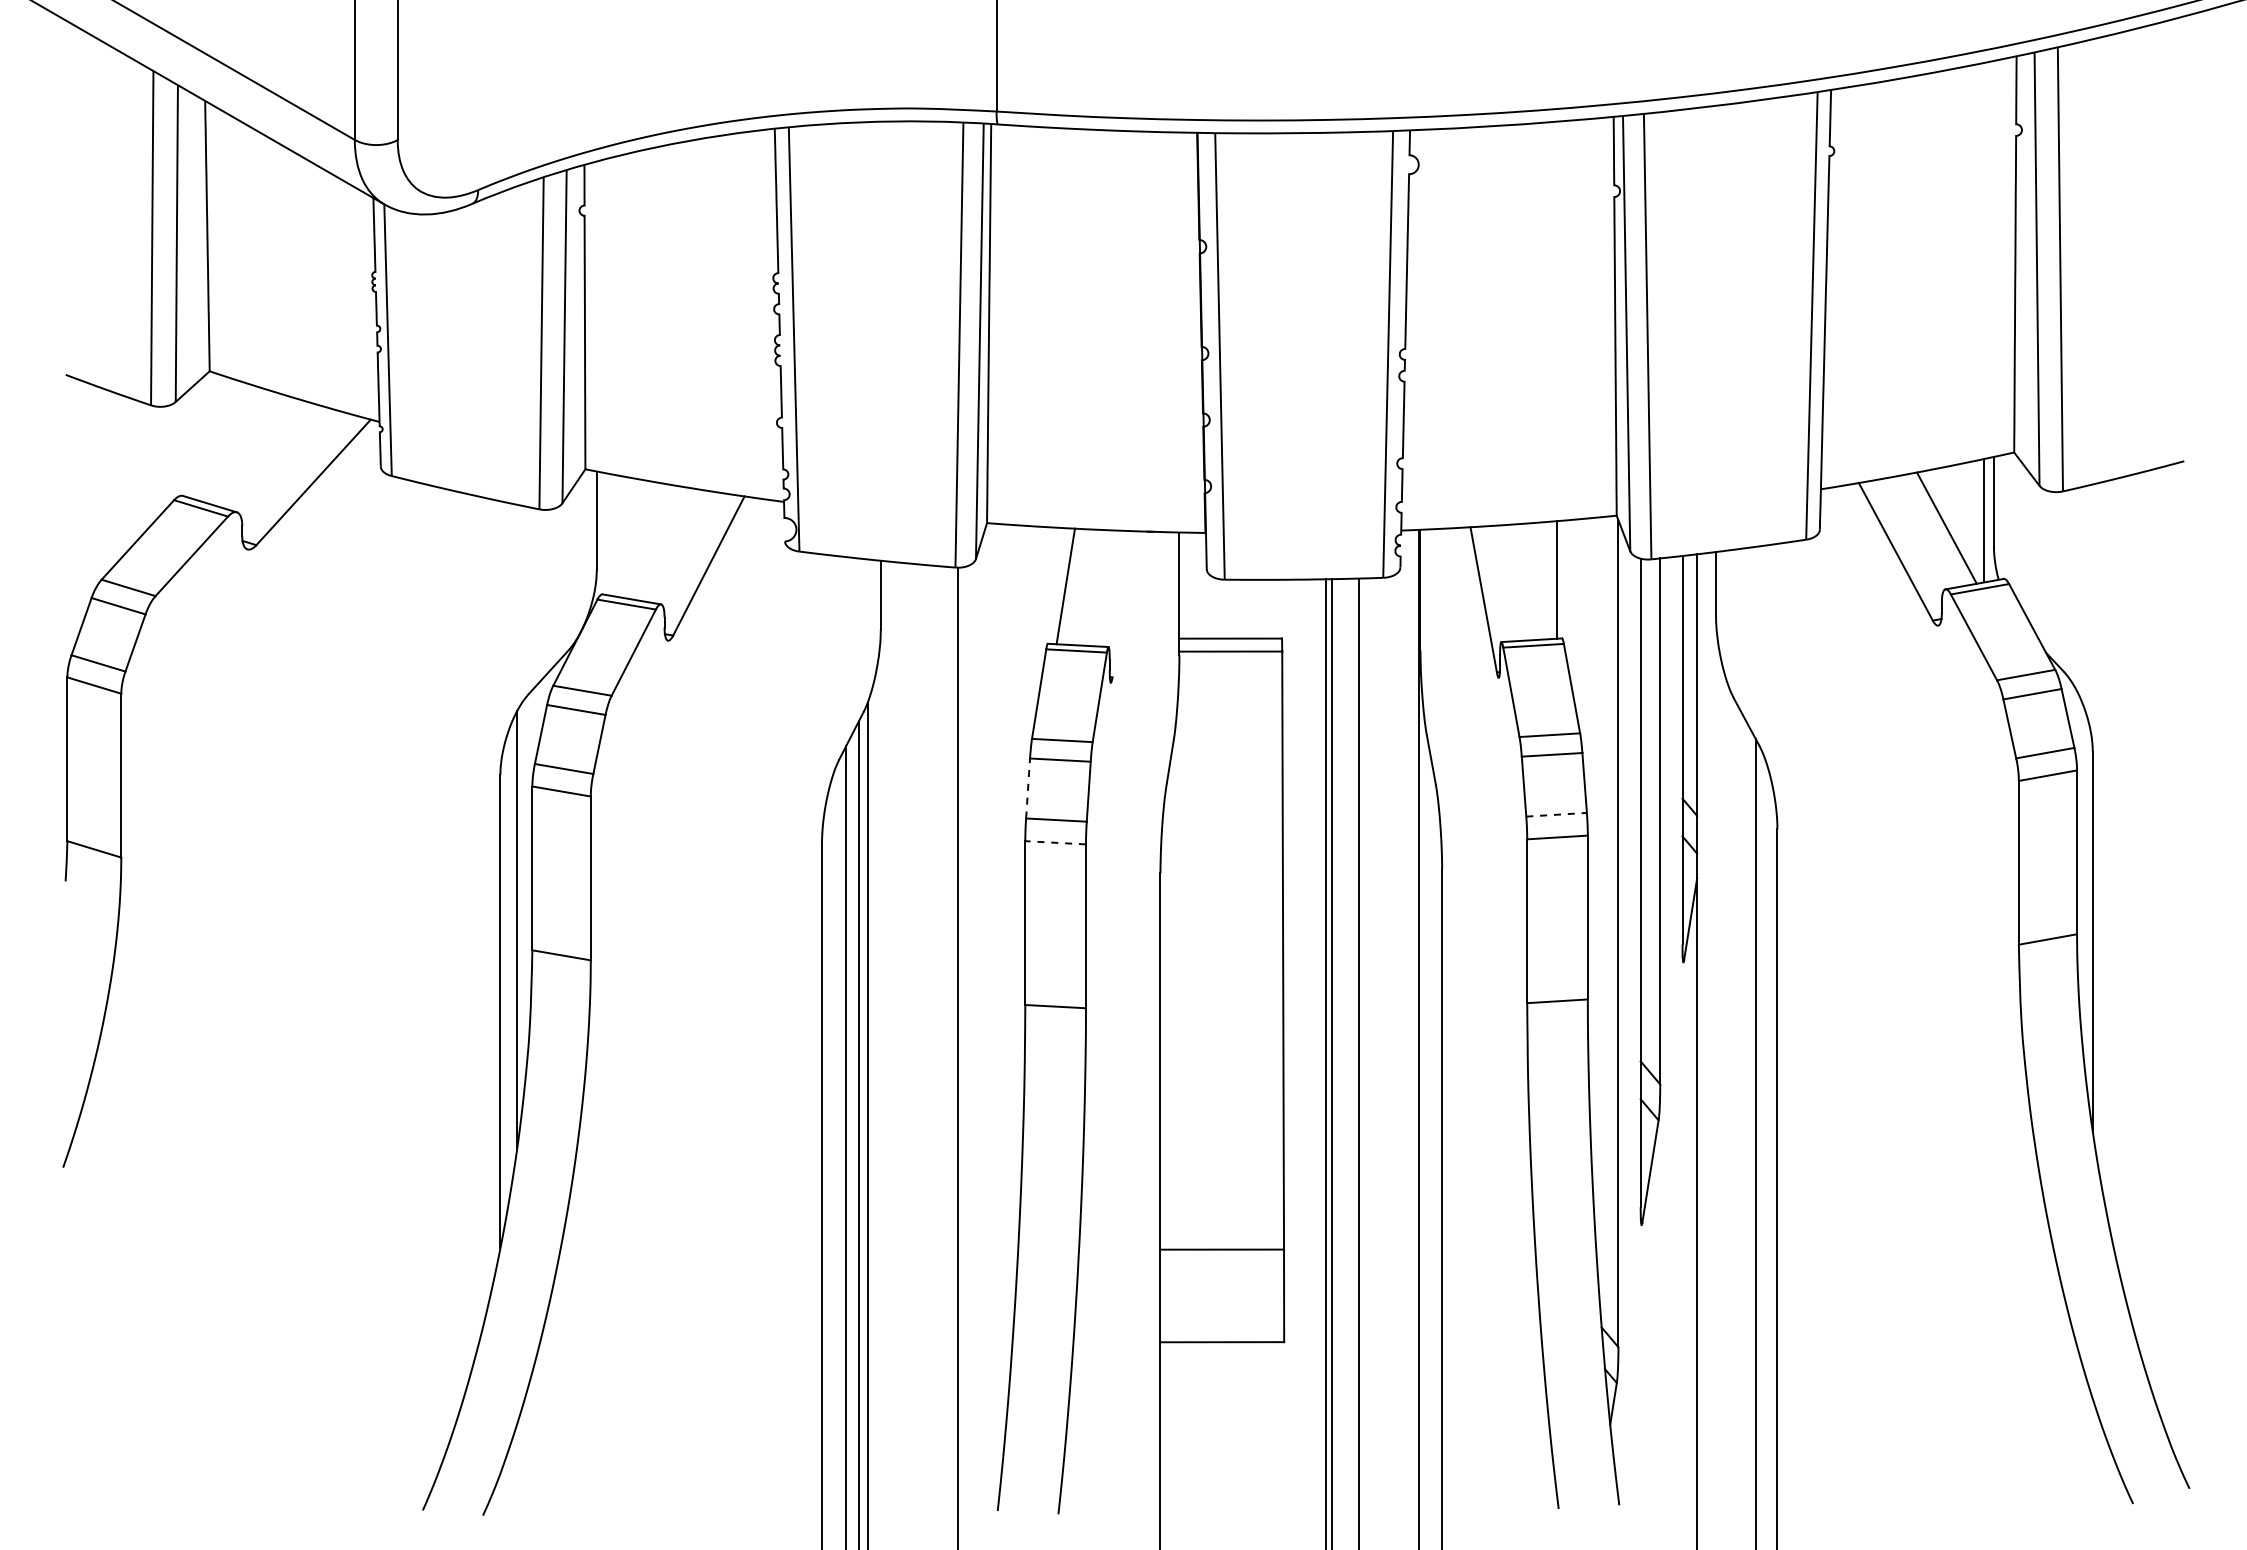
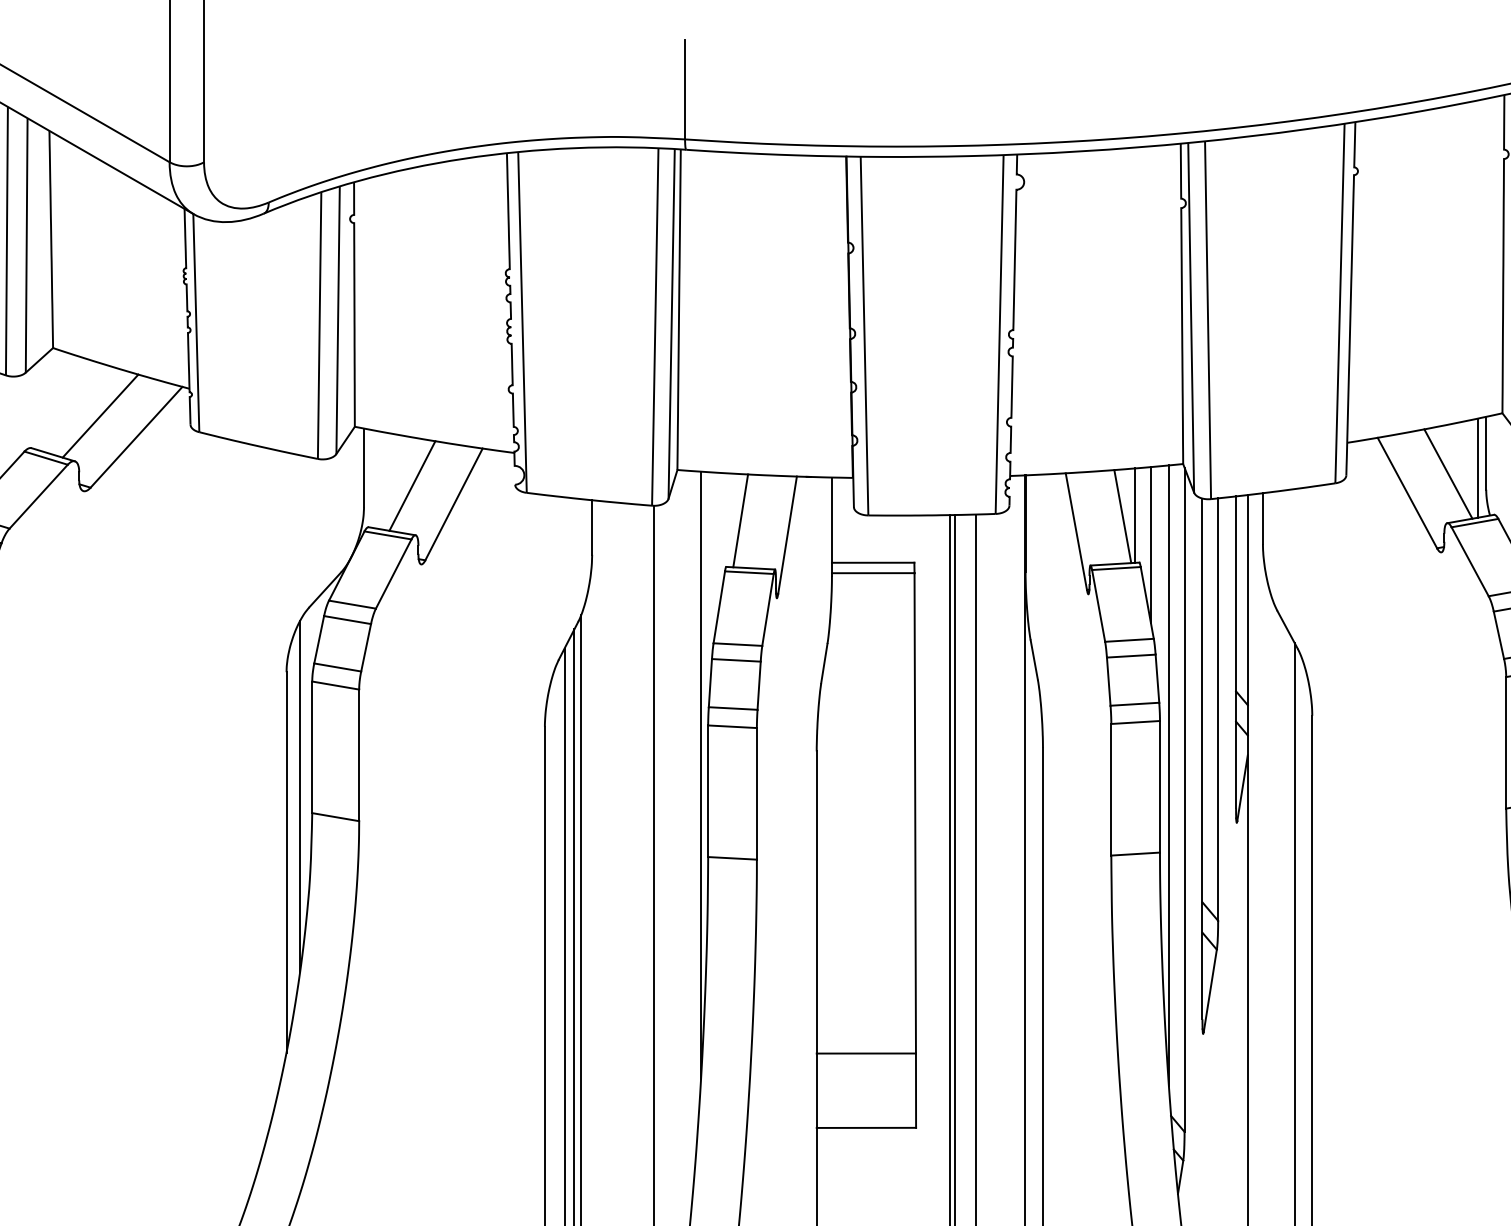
line: (268, 455) -> (100, 415), added
line: (656, 542) -> (411, 485), added
line: (1541, 581) -> (1122, 516), added
line: (1123, 604) -> (787, 535), added
line: (1576, 616) -> (1150, 545), added
line: (1028, 788) -> (710, 683), dashed -> solid
line: (1557, 814) -> (1135, 704), dashed -> solid
line: (1055, 842) -> (732, 726), dashed -> solid
line: (1016, 903) -> (701, 775), added
line: (1598, 903) -> (1168, 775), added

